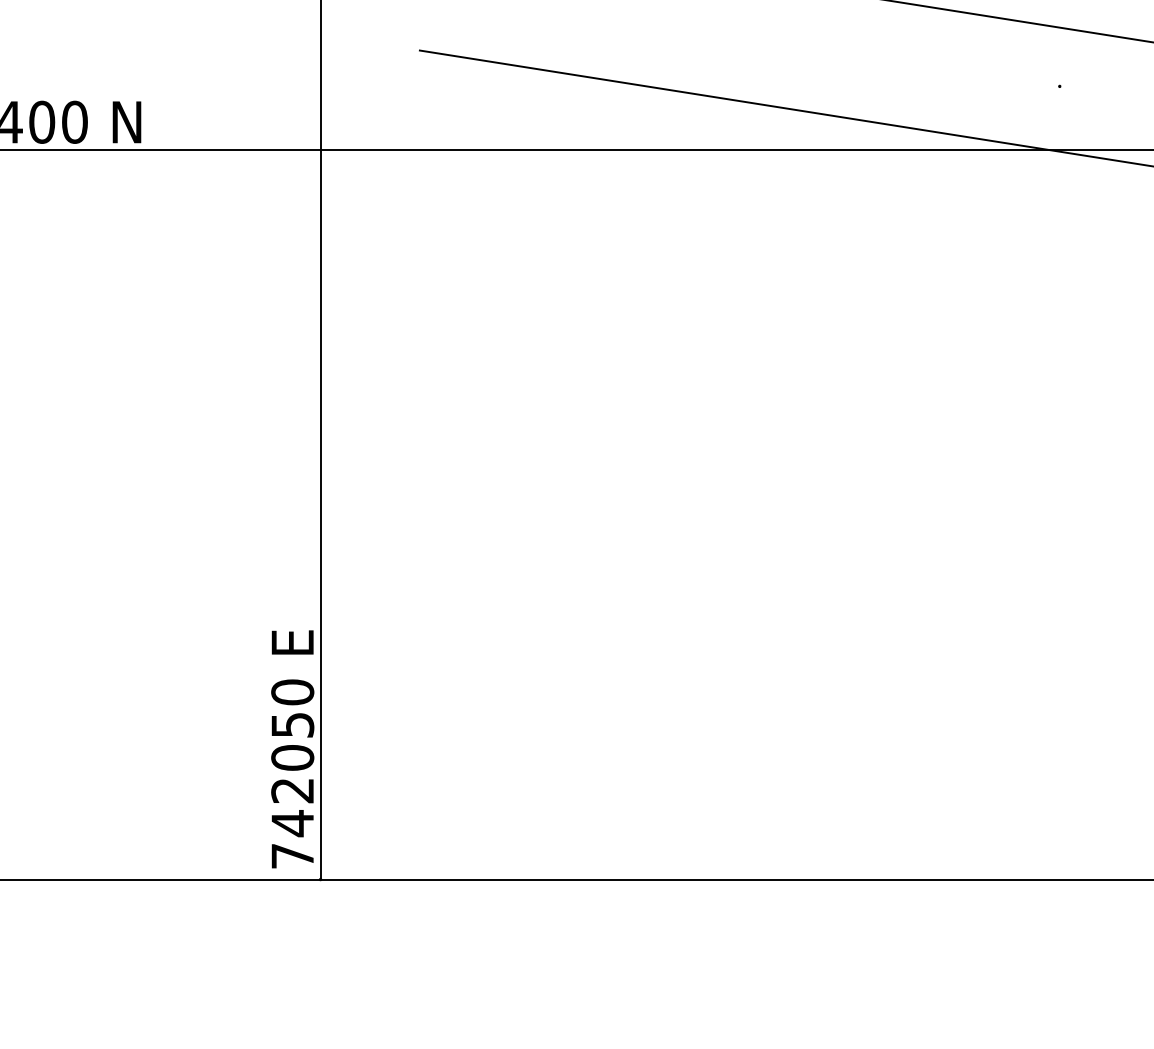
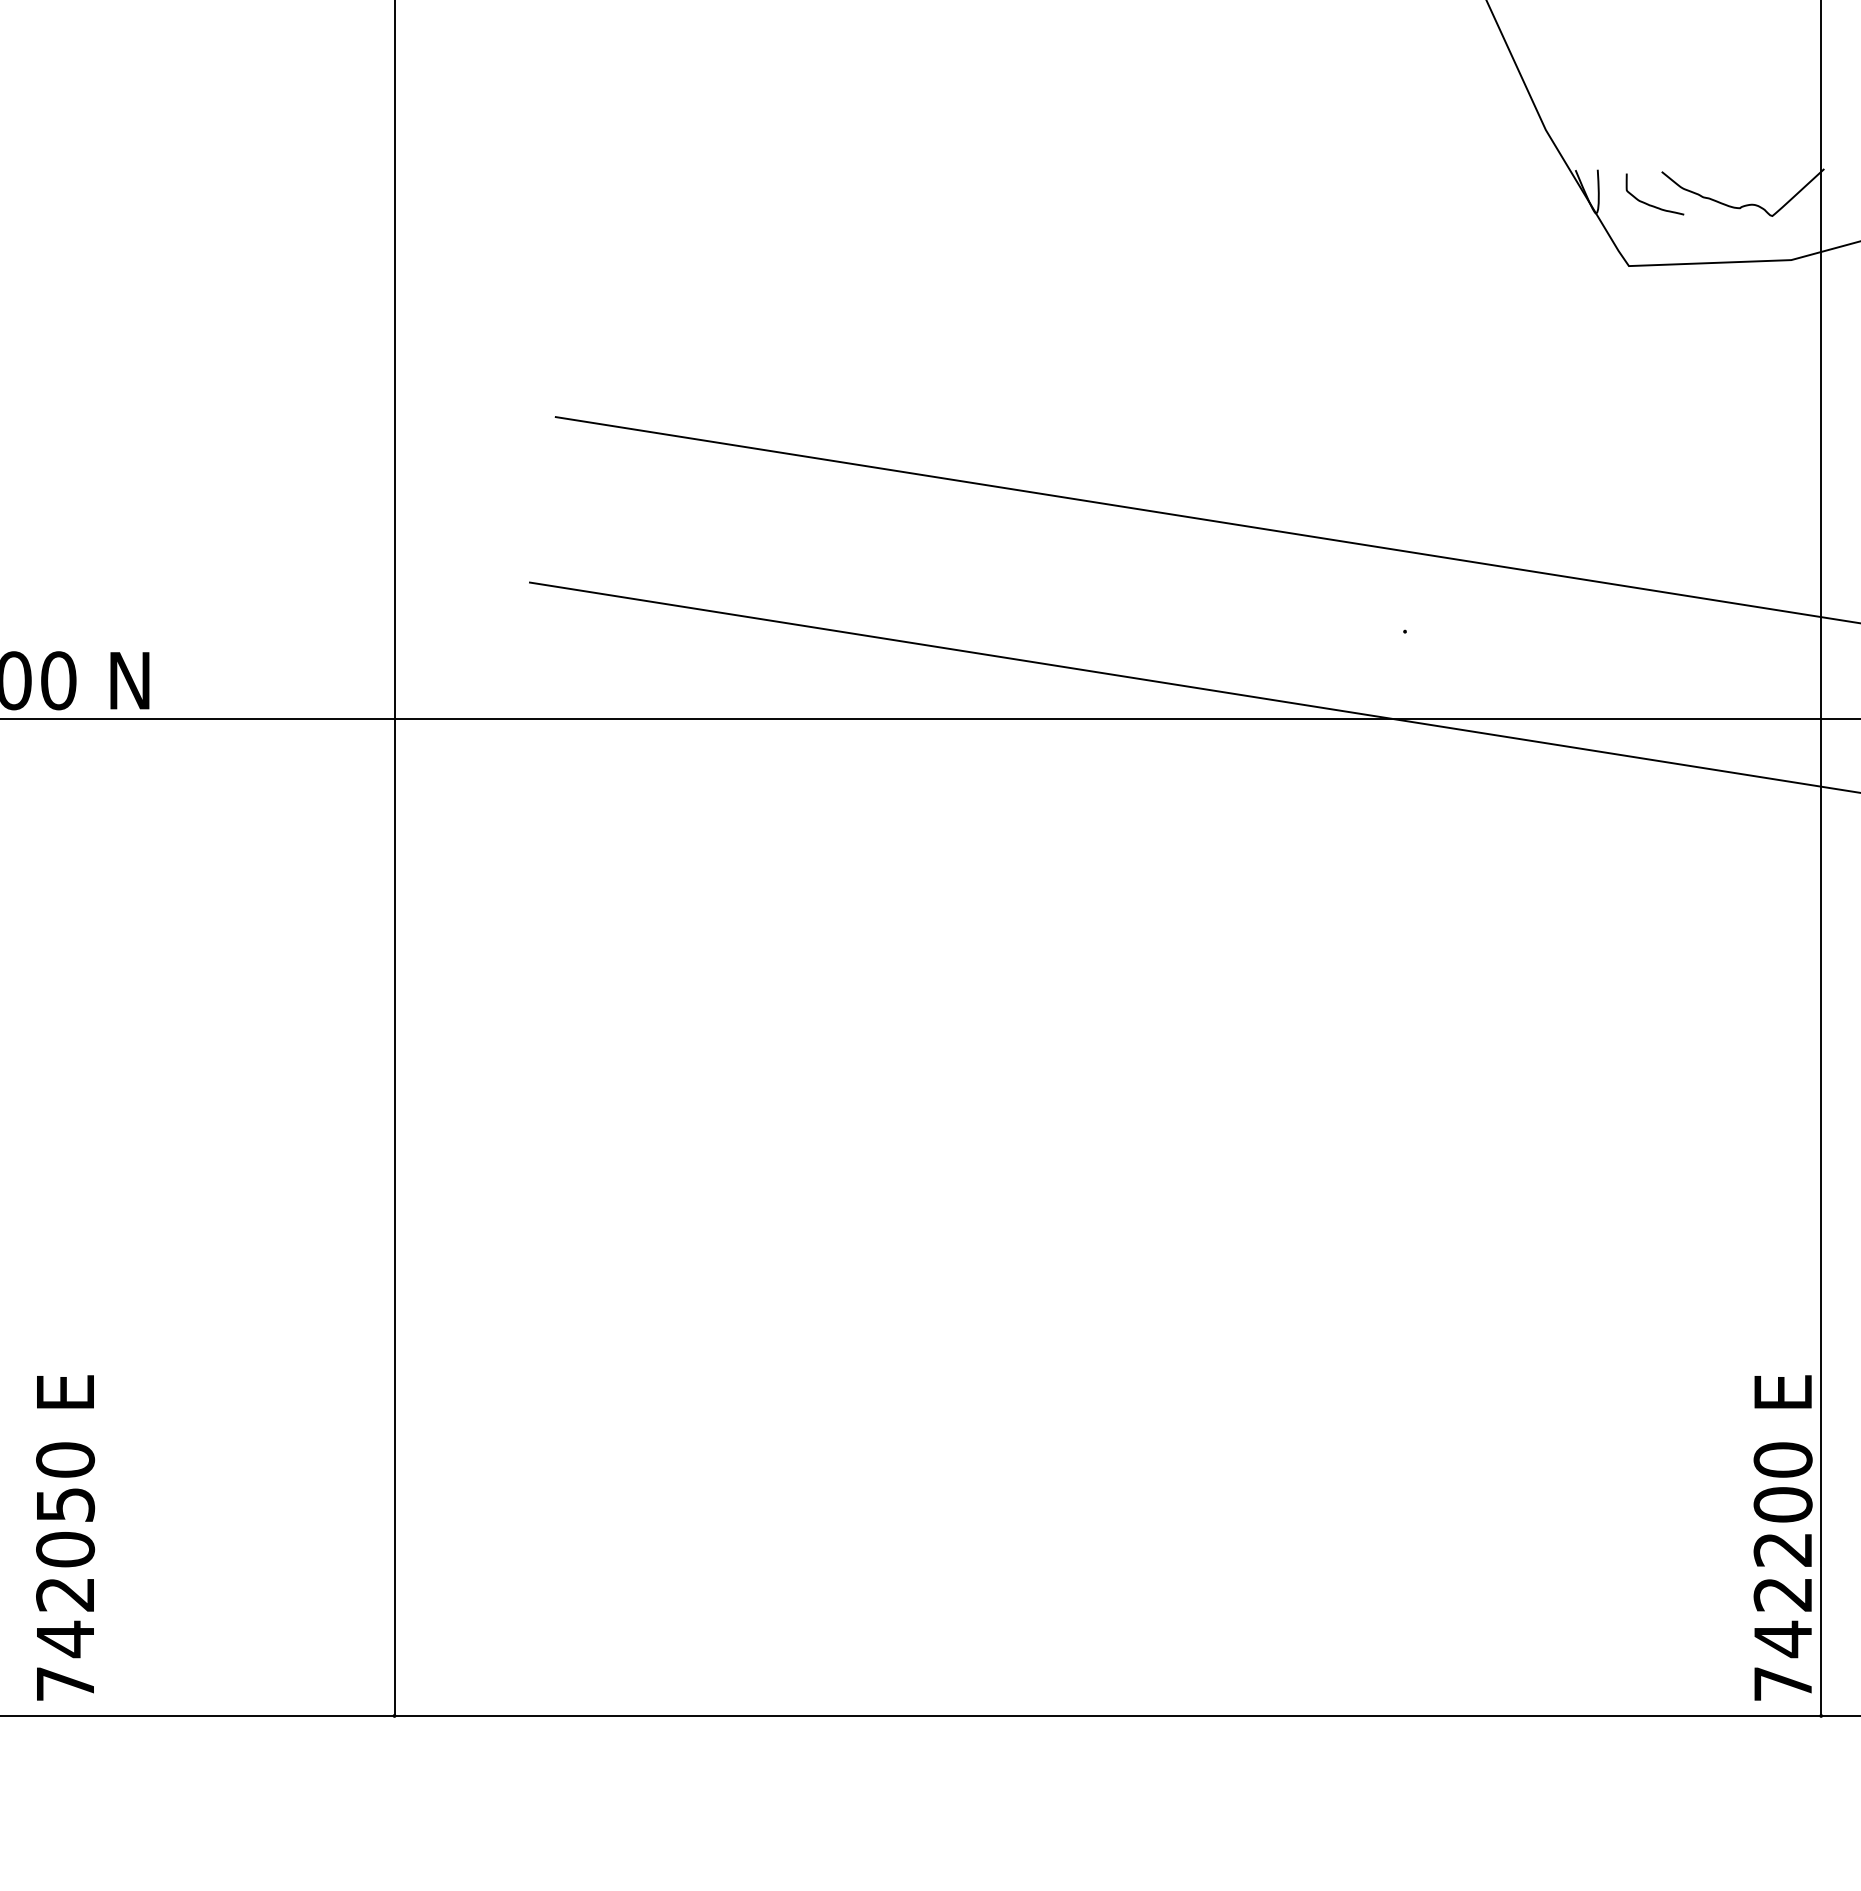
text: (292, 749) -> (65, 1537), moved

